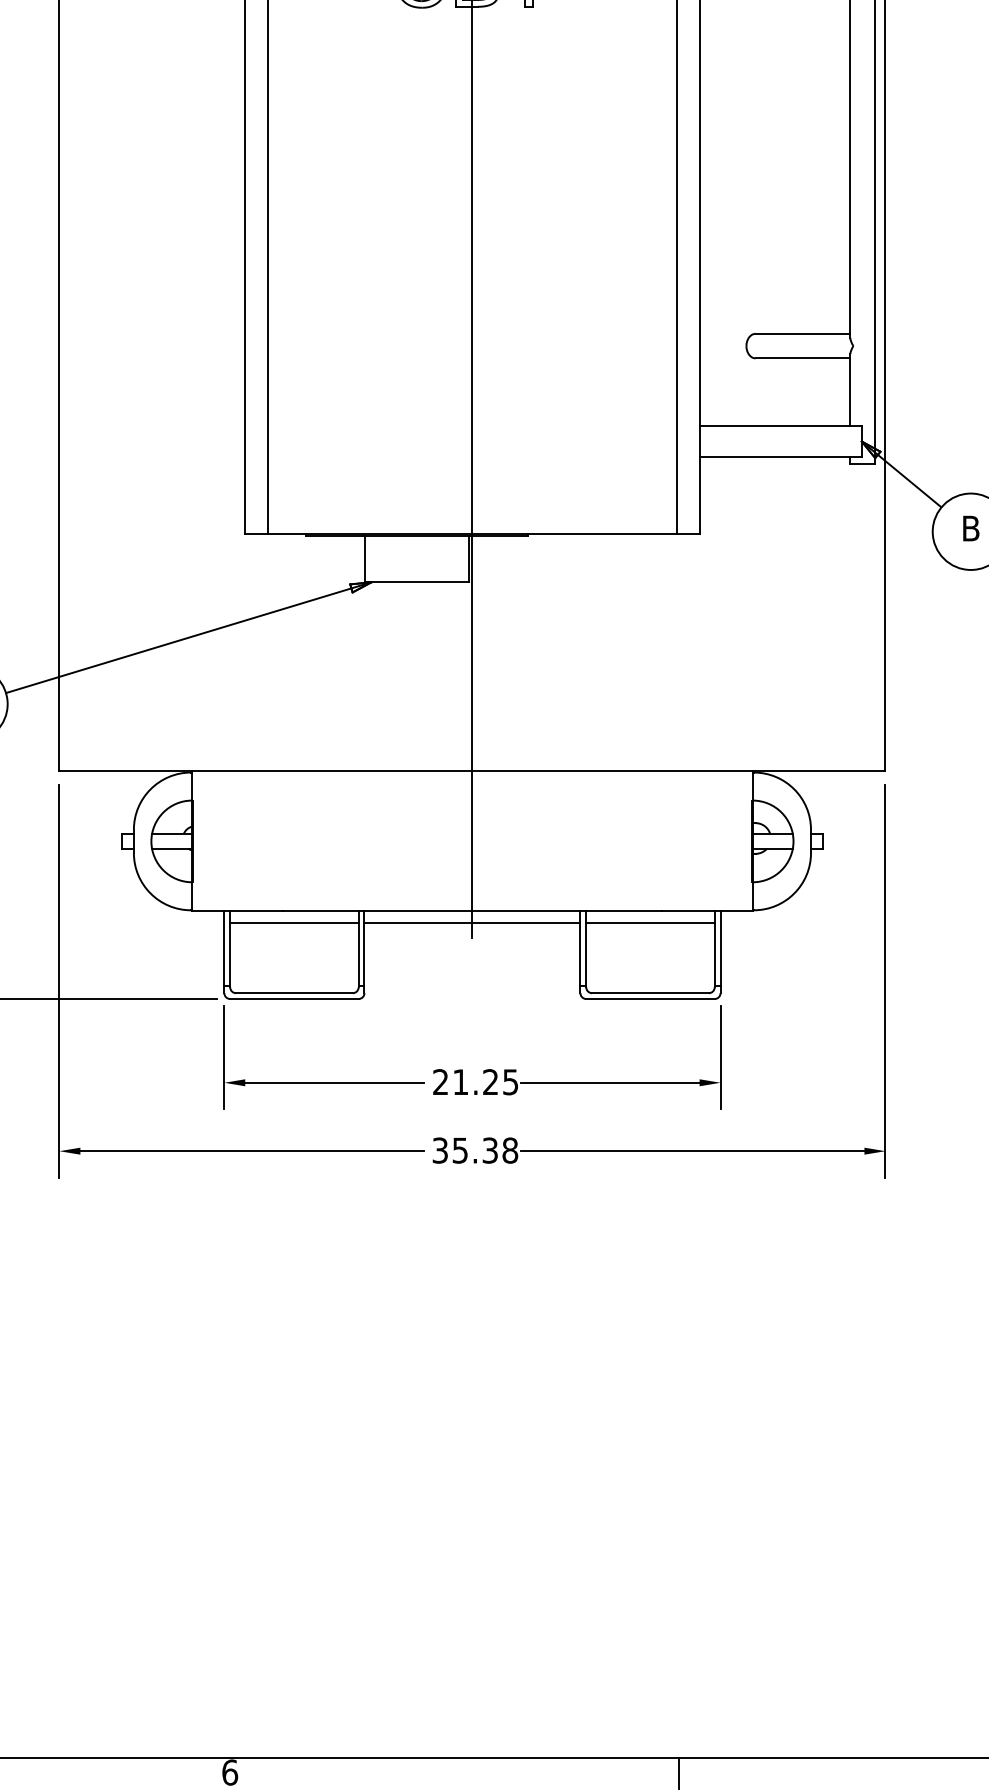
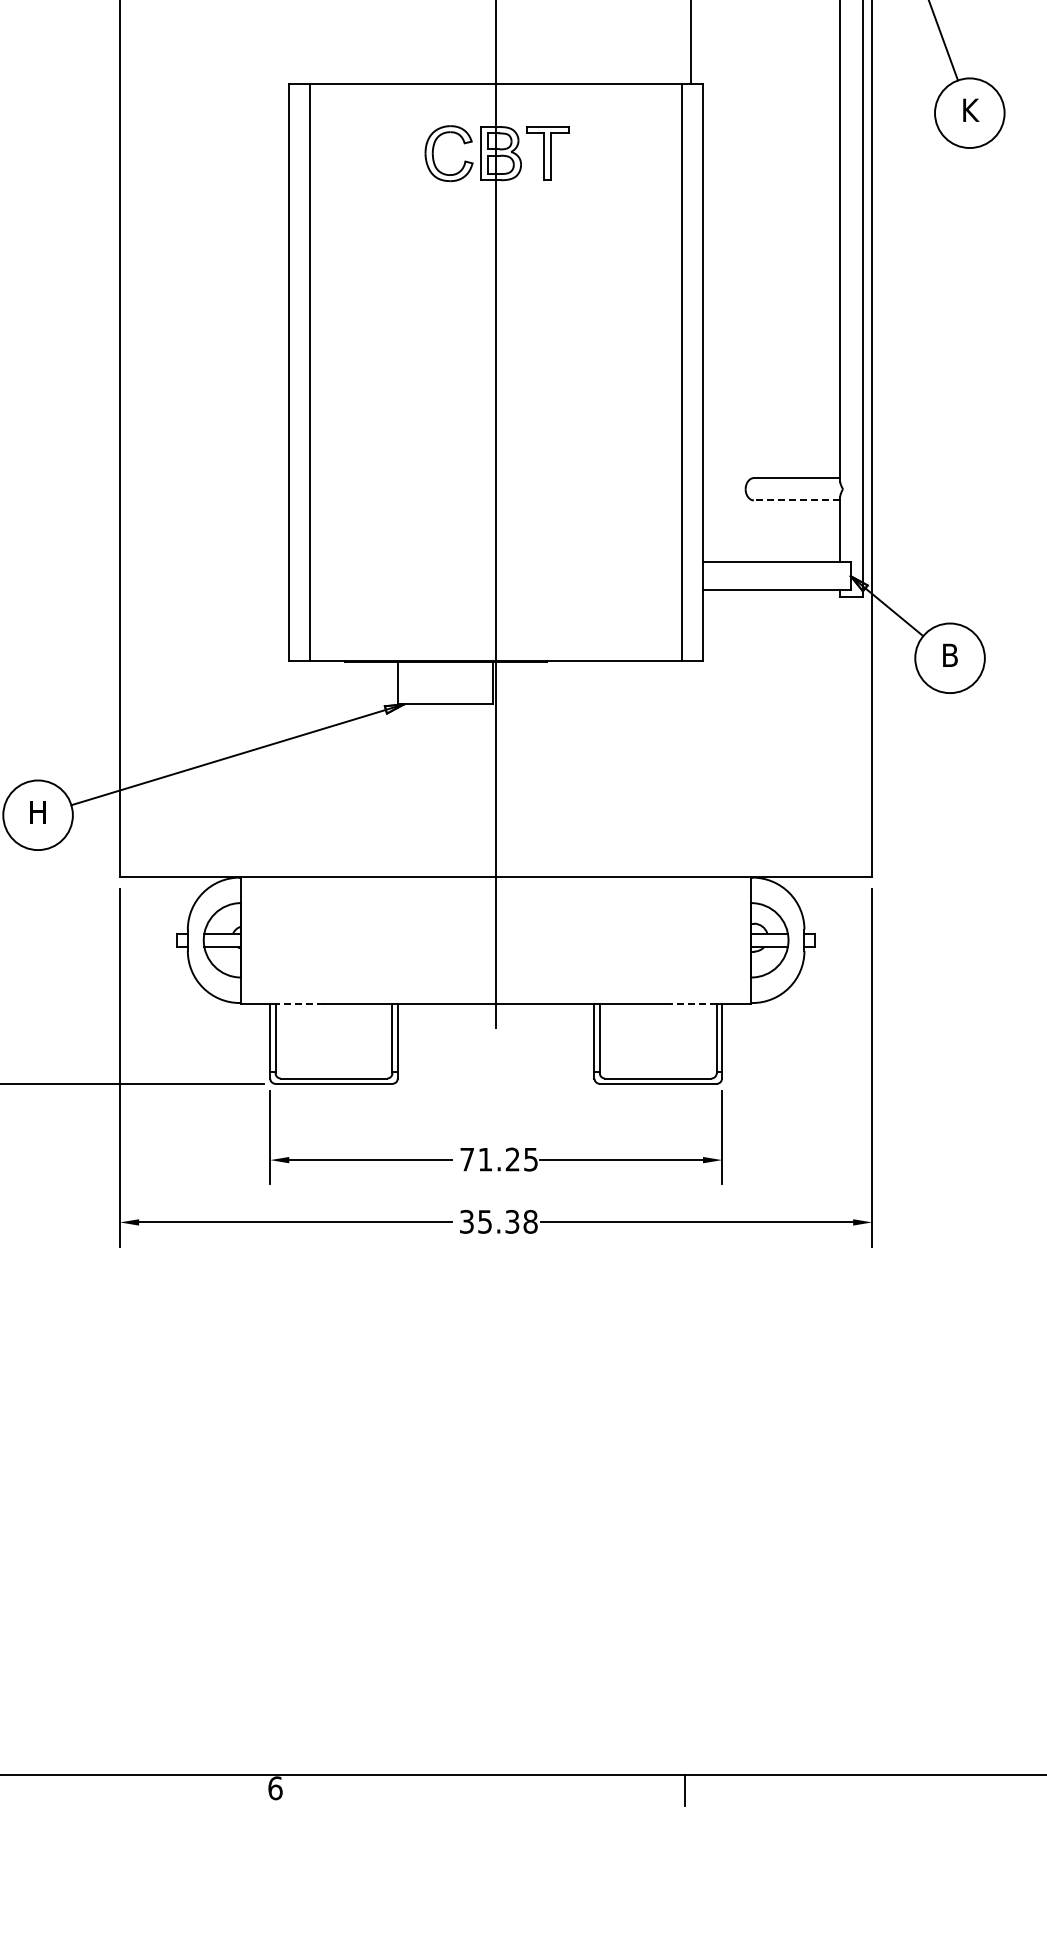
line: (802, 358) -> (796, 500), solid -> dashed
line: (256, 911) -> (299, 1004), solid -> dashed
line: (688, 911) -> (692, 1004), solid -> dashed
line: (293, 922) -> (333, 1014), removed
line: (471, 922) -> (495, 1014), removed
line: (649, 922) -> (657, 1014), removed
text: (439, 1082) -> (466, 1159), 21.25 -> 71.25

